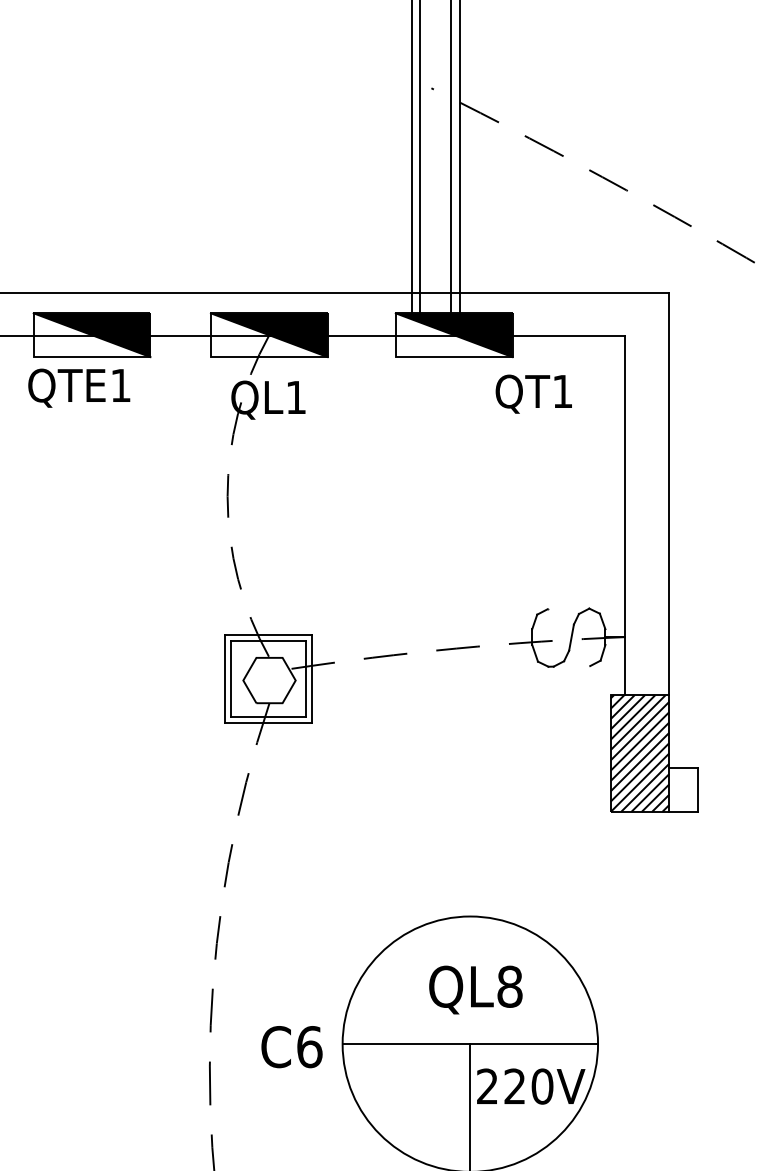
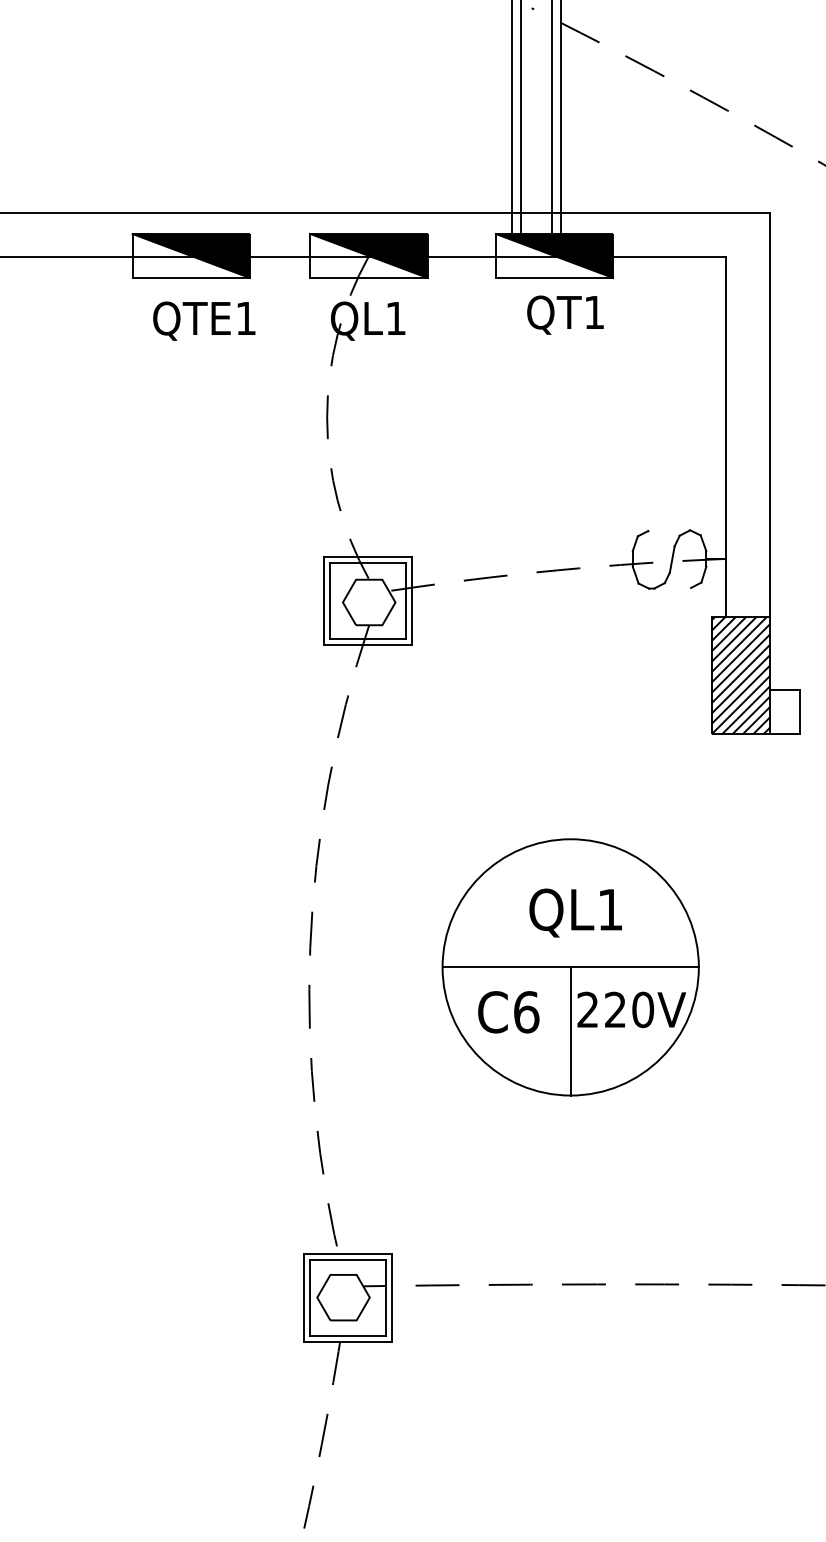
text: (79, 387) -> (204, 320), moved
text: (533, 393) -> (565, 314), moved
text: (509, 986) -> (610, 909), QL8 -> QL1
text: (291, 1047) -> (508, 1012), moved

